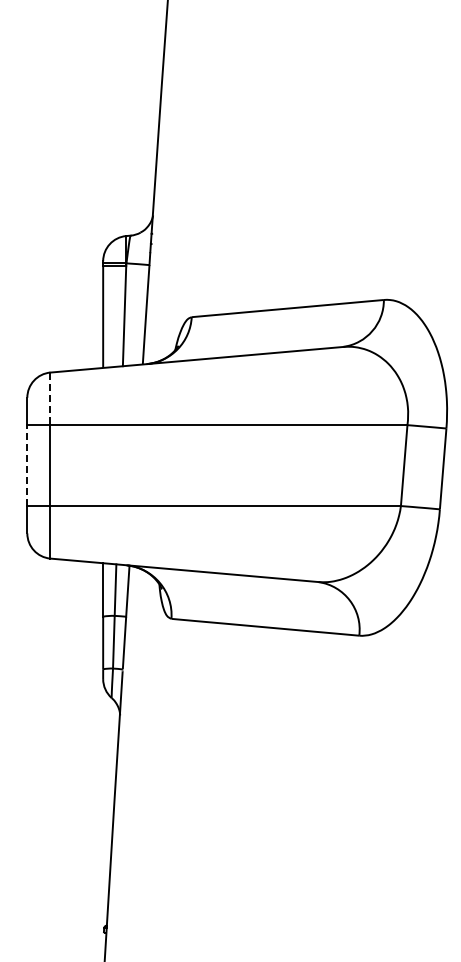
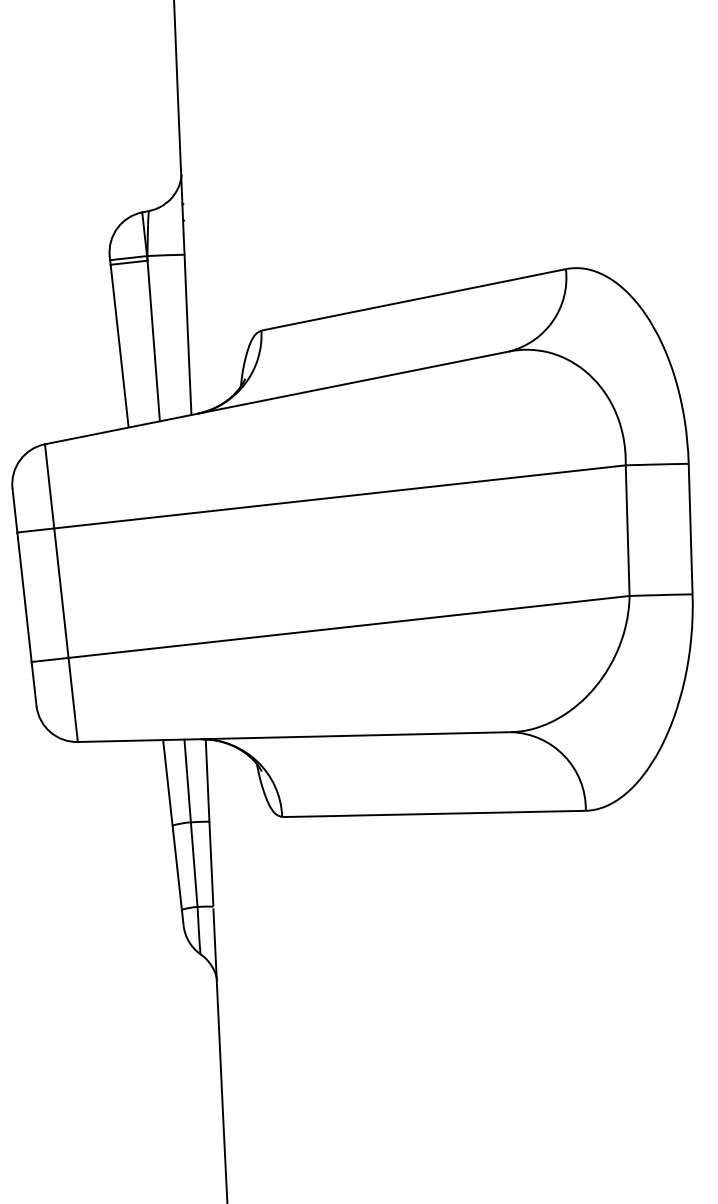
line: (50, 399) -> (49, 487), dashed -> solid
line: (27, 465) -> (24, 597), dashed -> solid

